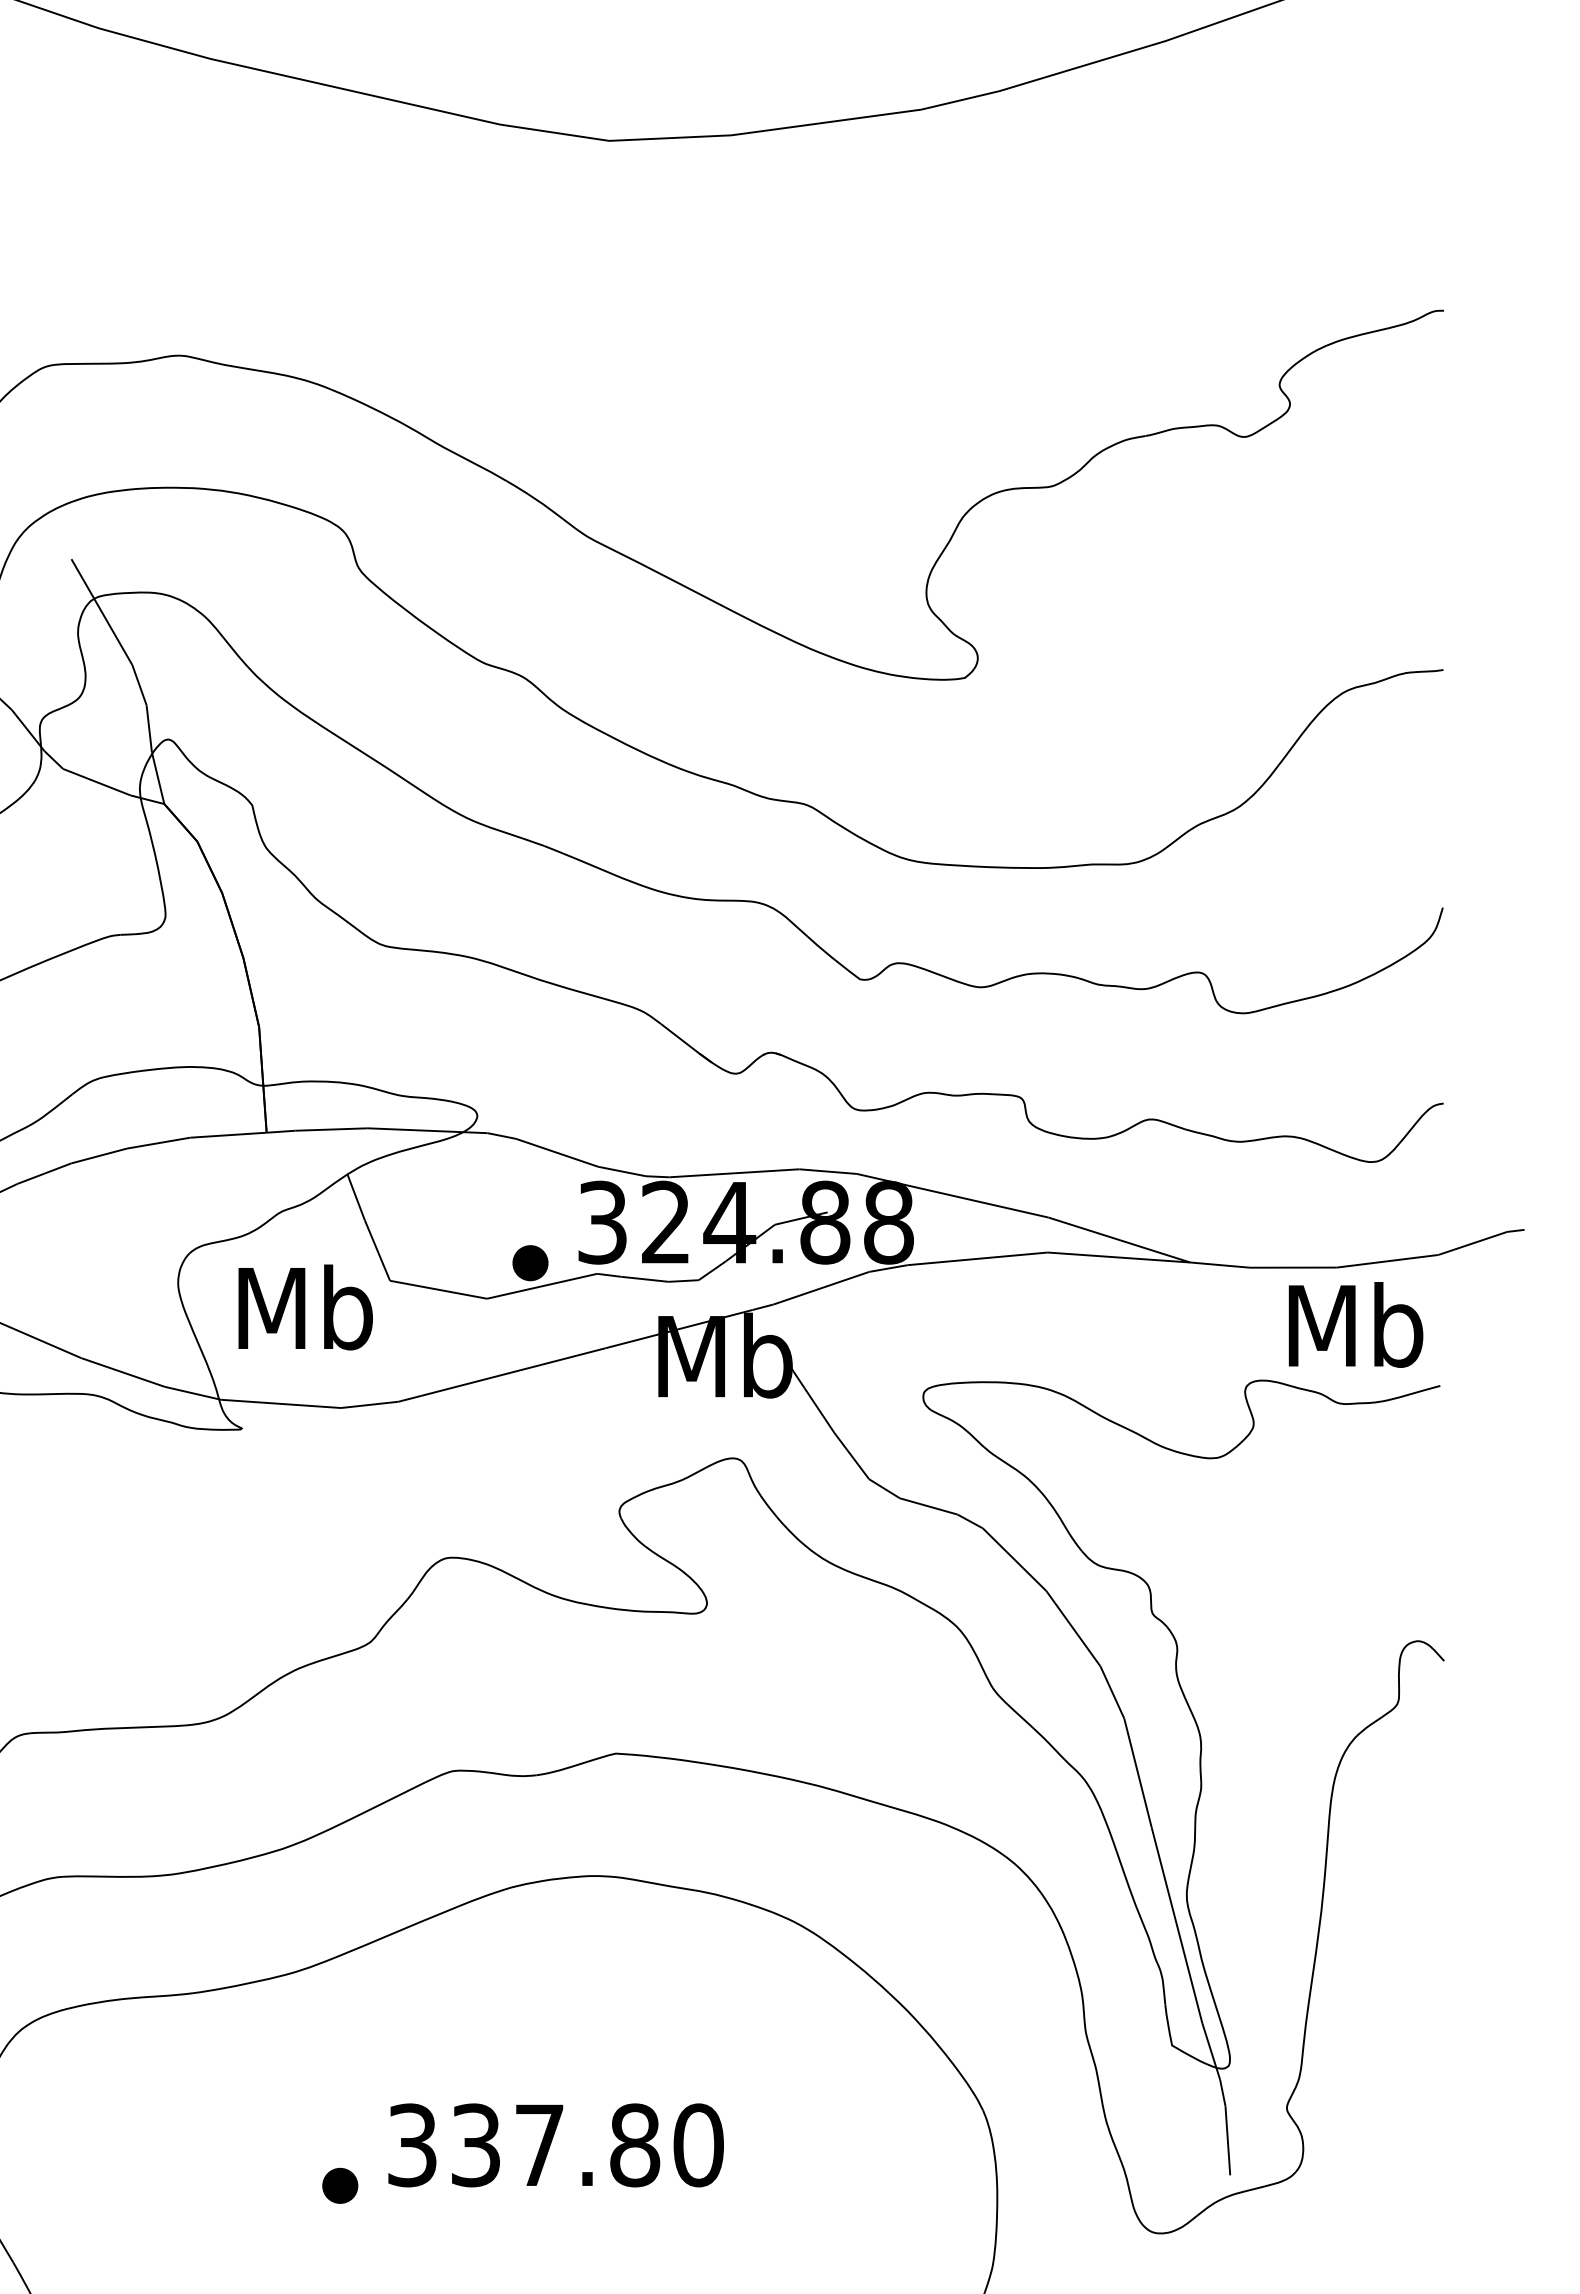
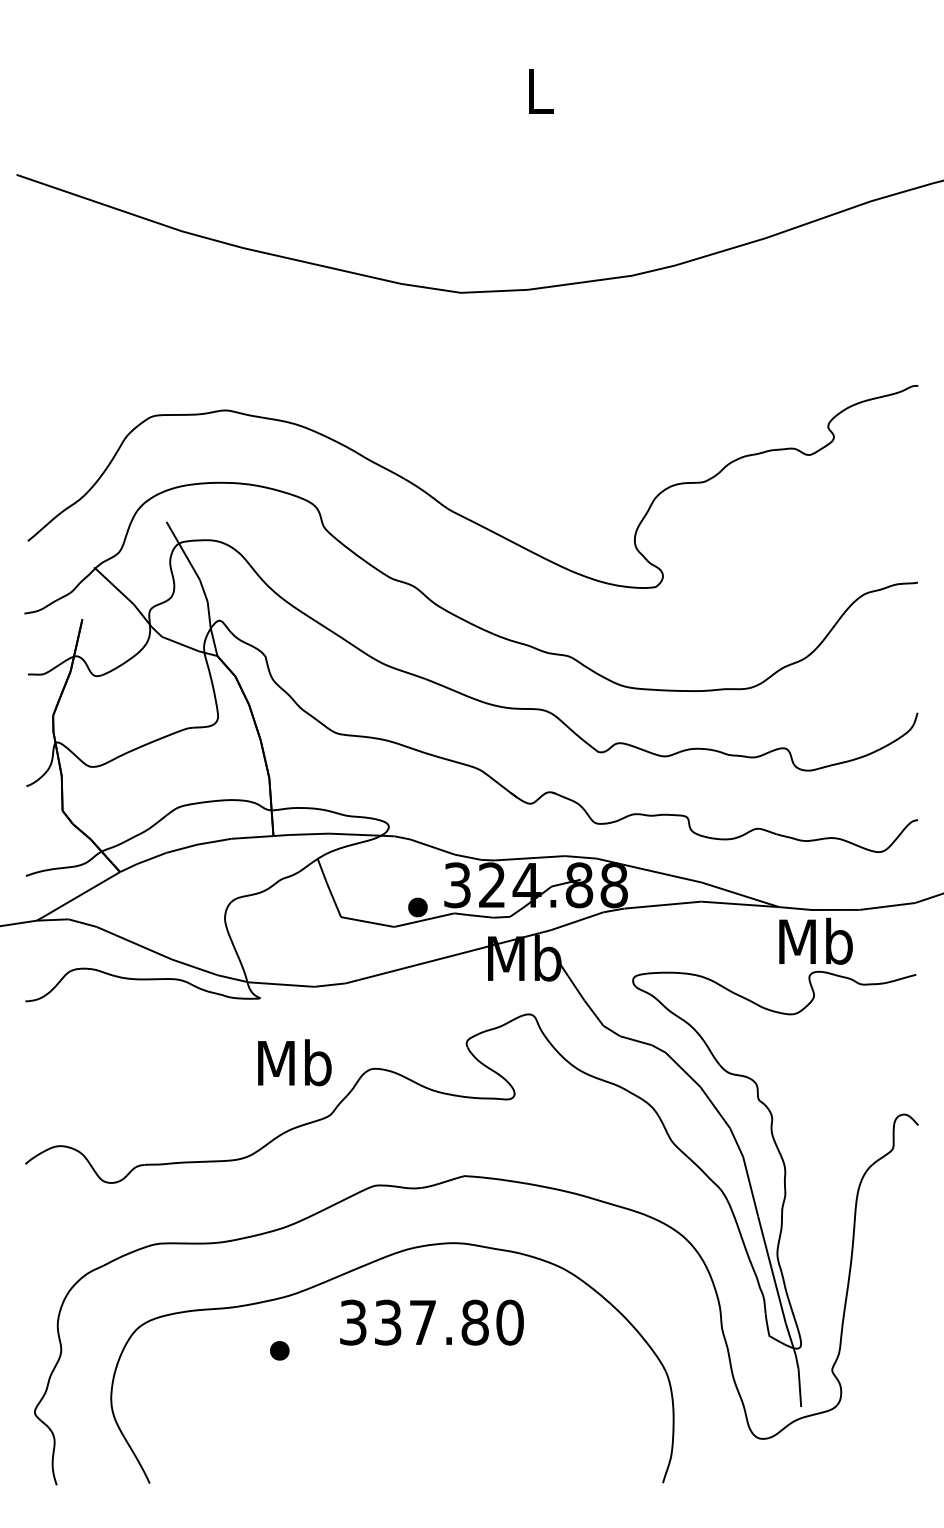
text: (305, 1306) -> (294, 1062), moved
text: (1354, 1323) -> (815, 940), moved
text: (555, 2145) -> (431, 1322), moved
part: (339, 2185) -> (279, 1350), moved

